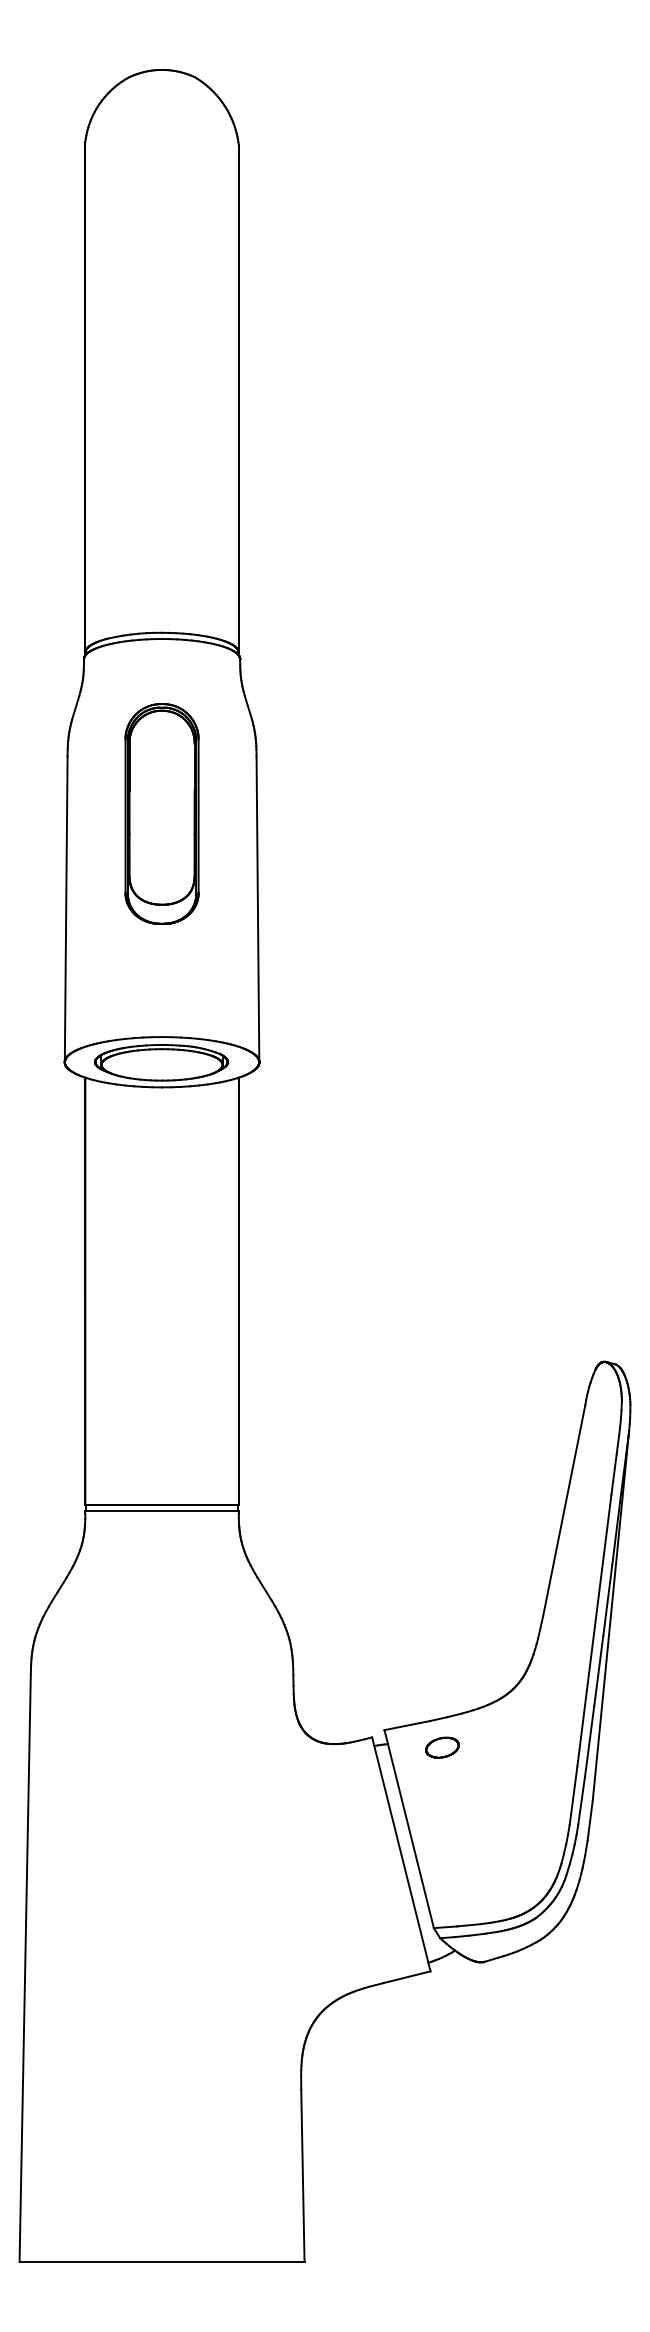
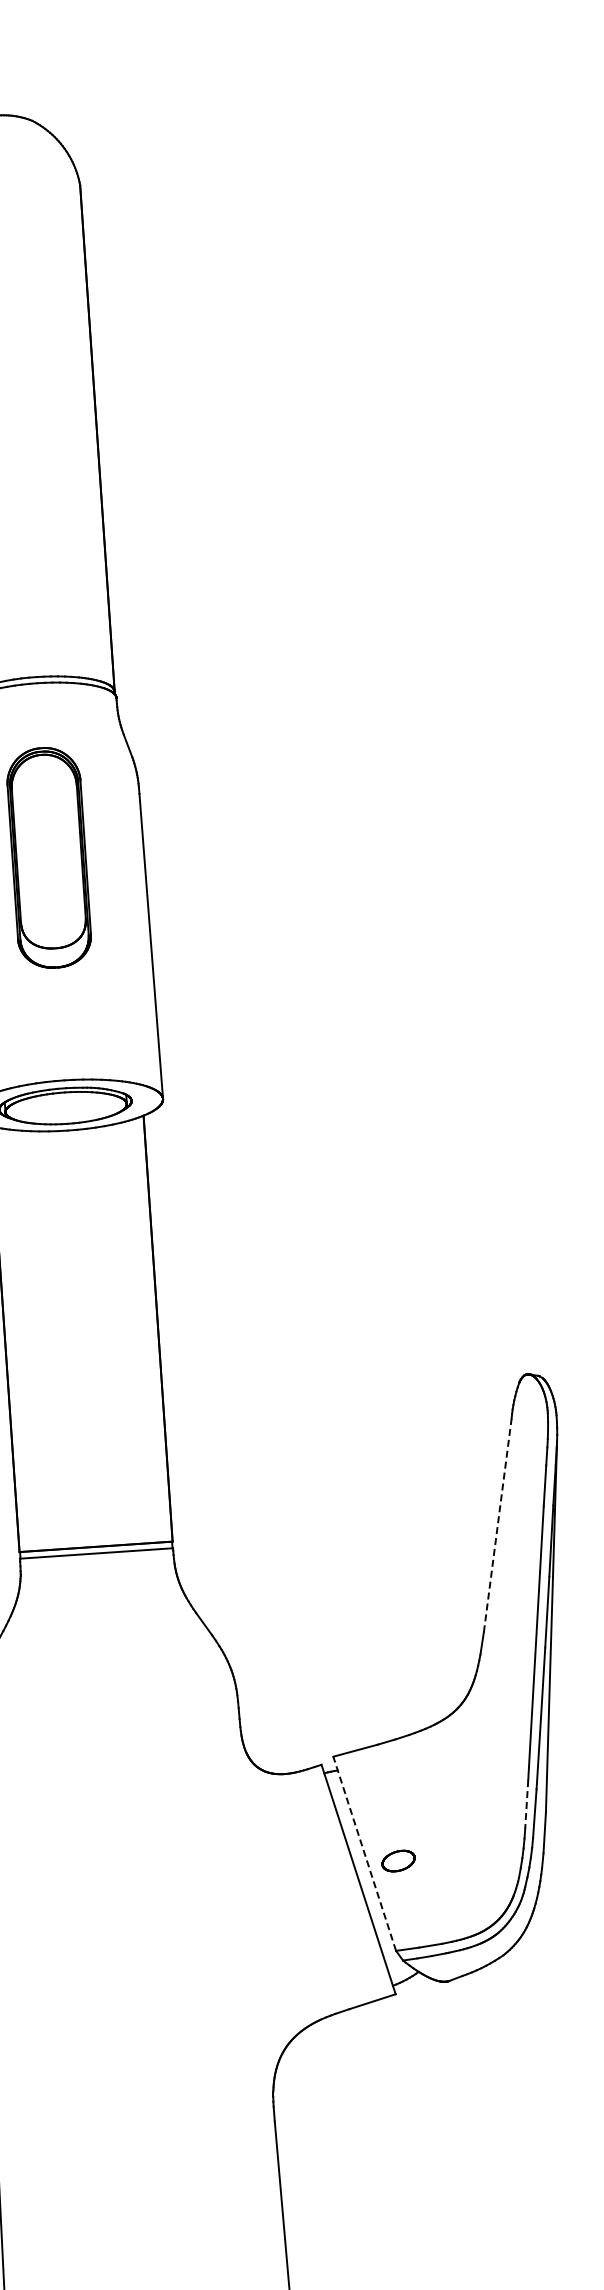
line: (564, 1510) -> (497, 1525), solid -> dashed
part: (442, 1747) -> (398, 1860), moved
line: (574, 1791) -> (527, 1805), solid -> dashed
line: (409, 1828) -> (364, 1853), solid -> dashed

